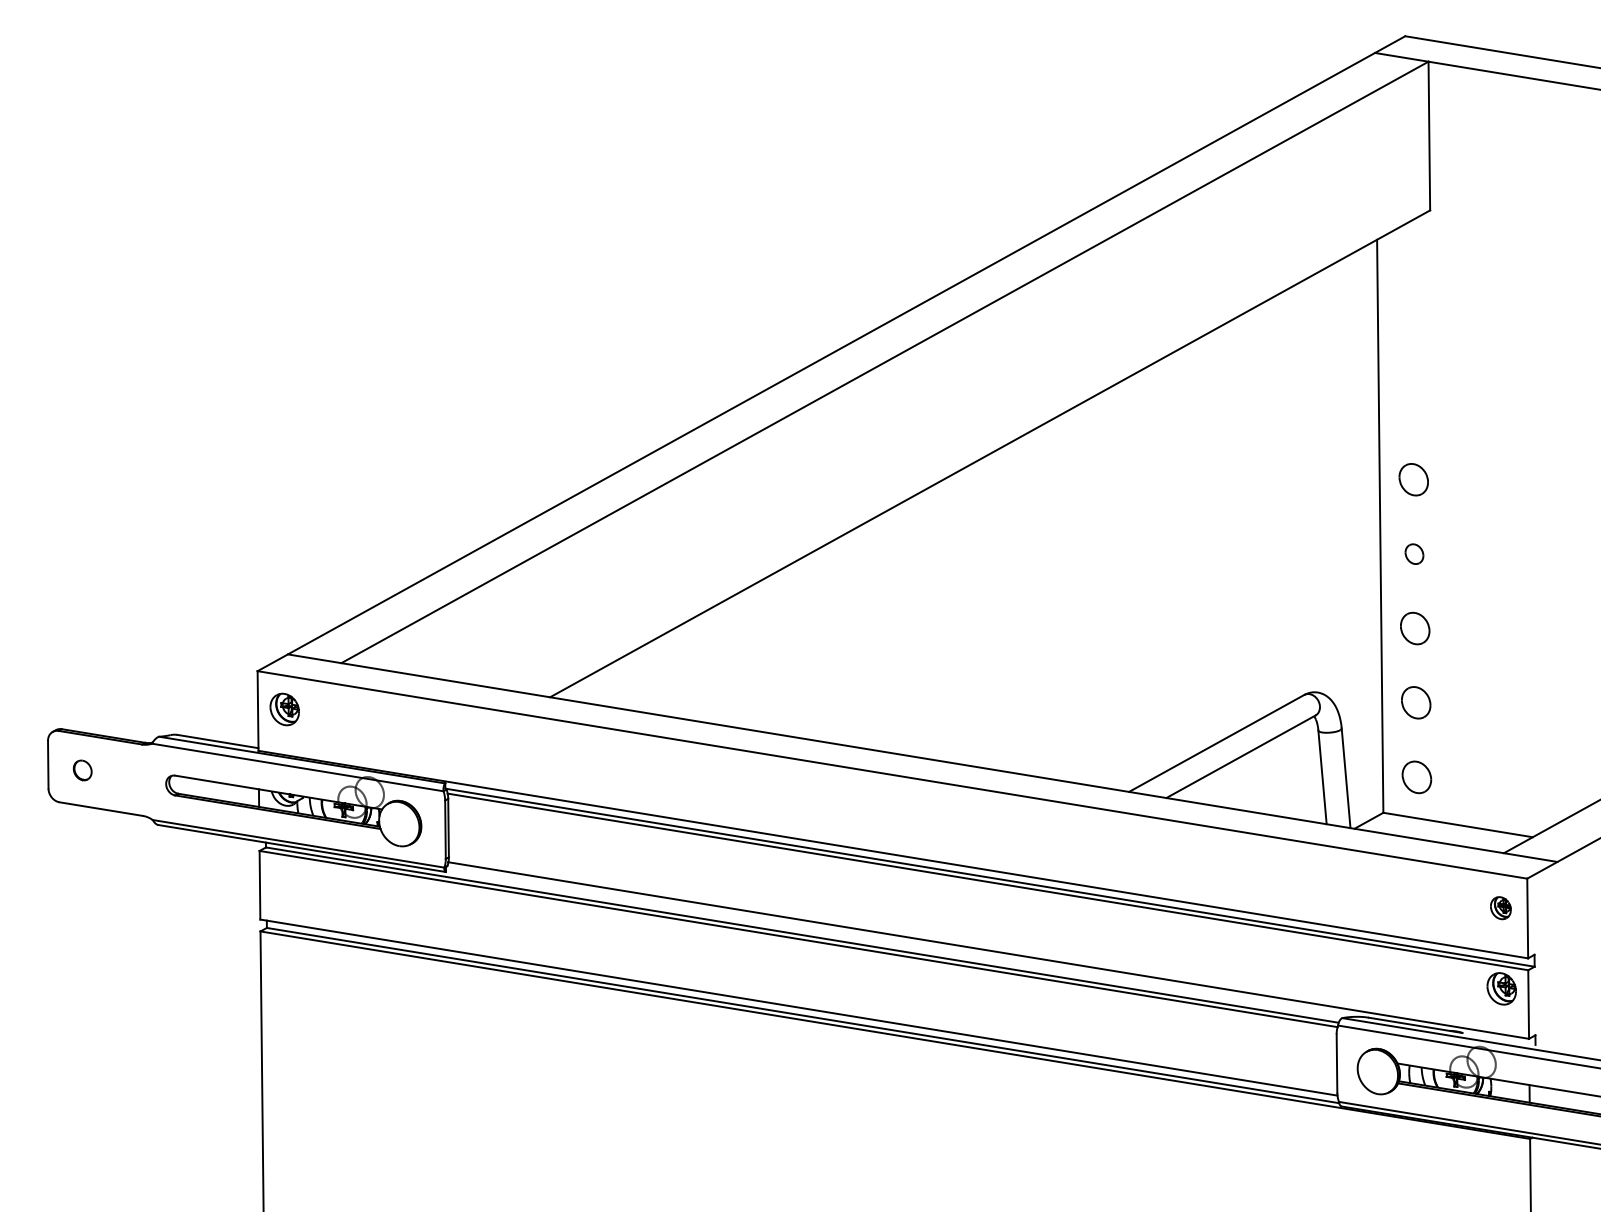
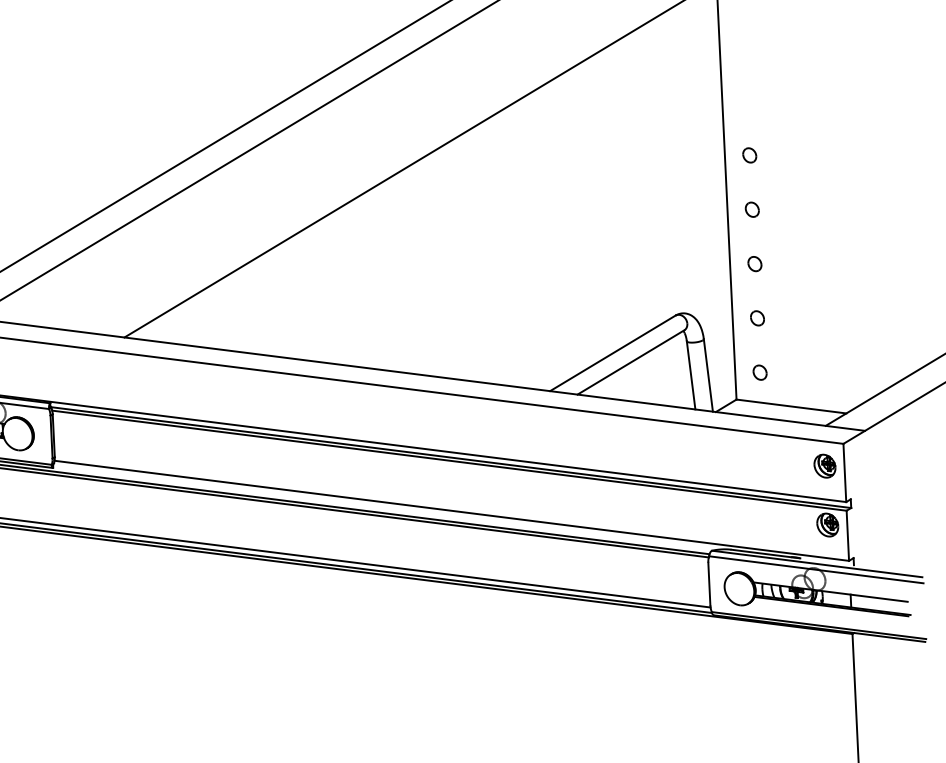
part: (1413, 479) -> (749, 155), size x0.62
part: (1415, 628) -> (755, 264), size x0.62
part: (1415, 702) -> (757, 318), size x0.62
part: (1416, 776) -> (759, 372), size x0.62
part: (1500, 907) -> (824, 465), size x1.43

